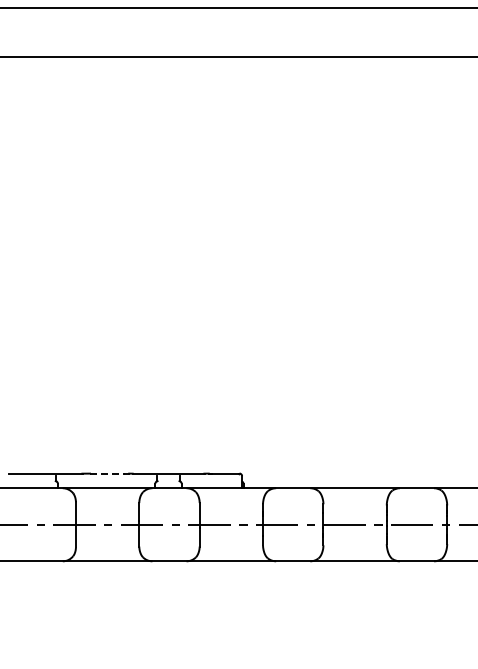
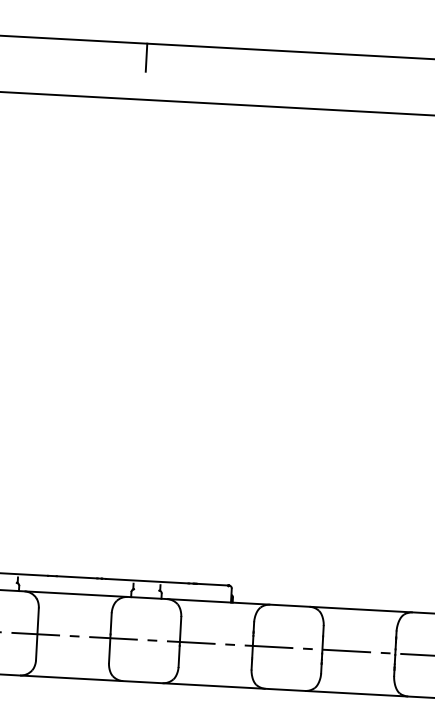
line: (143, 20) -> (146, 57), added
line: (107, 473) -> (76, 577), dashed -> solid

